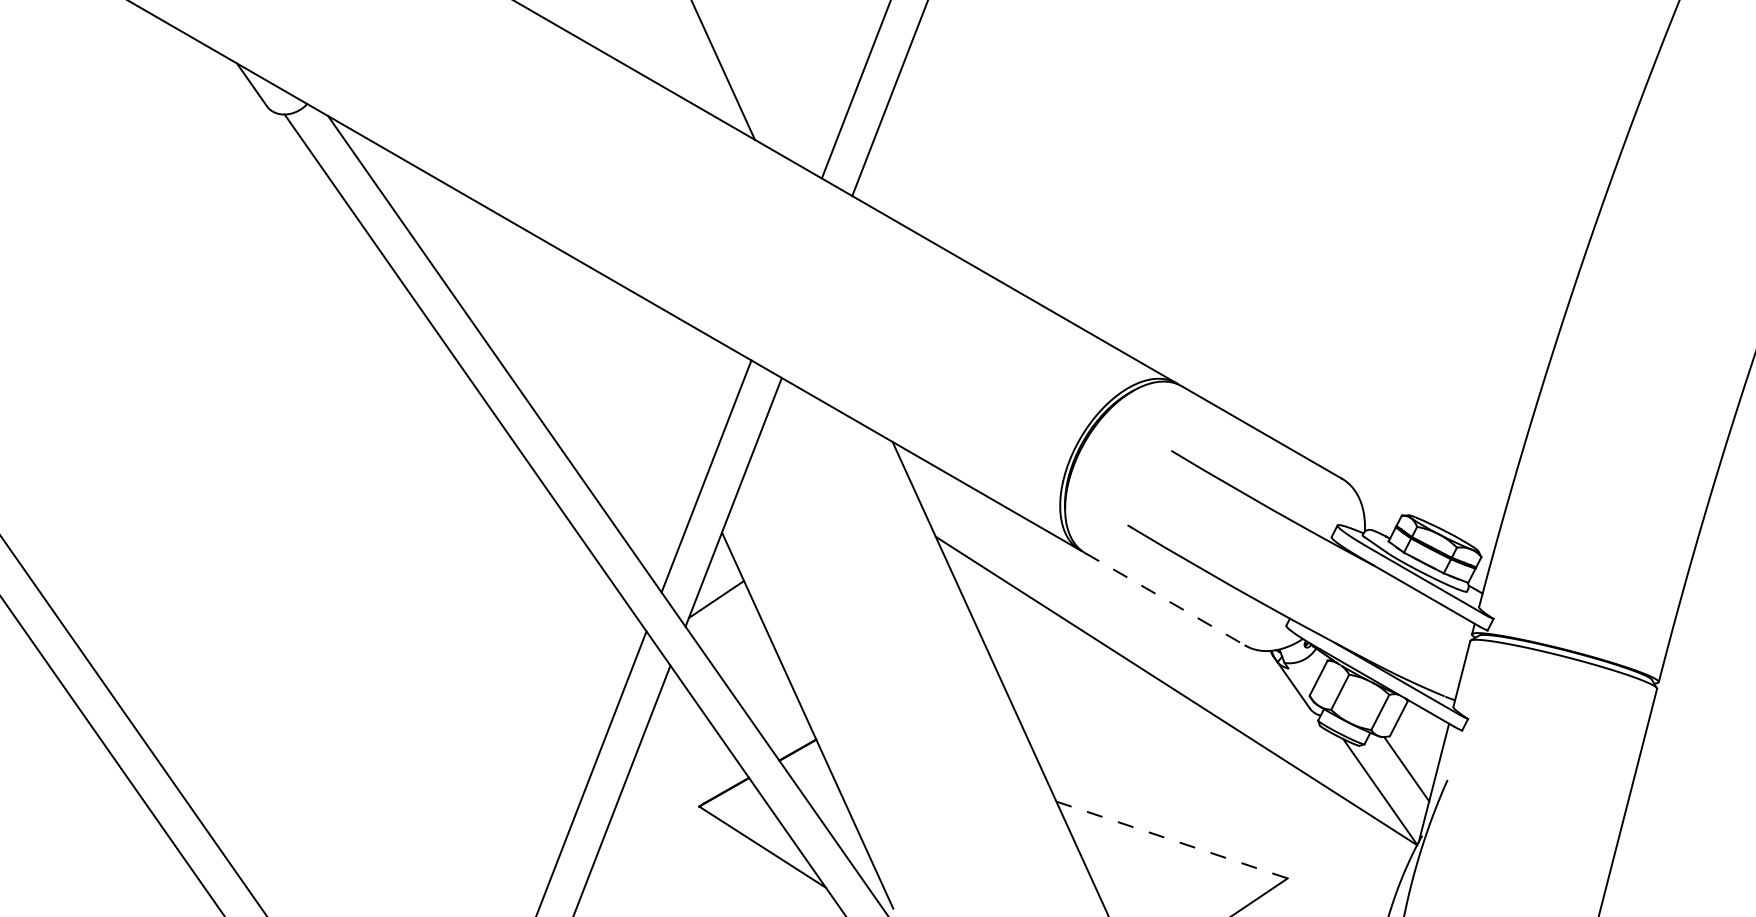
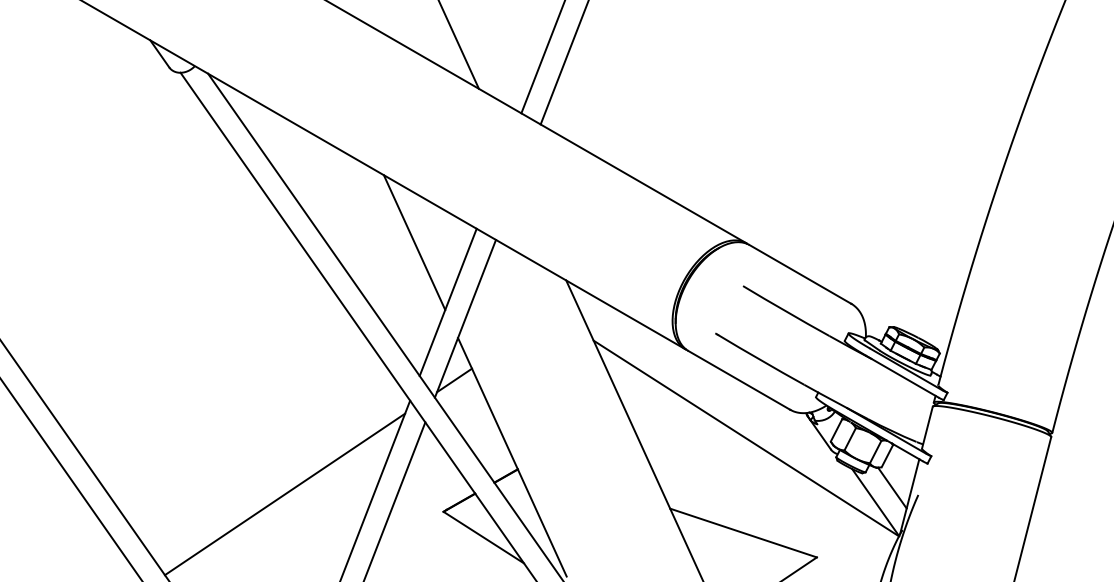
line: (653, 382) -> (414, 242), added
line: (1165, 599) -> (739, 380), dashed -> solid
line: (448, 779) -> (284, 494), added
line: (1171, 839) -> (743, 532), dashed -> solid

